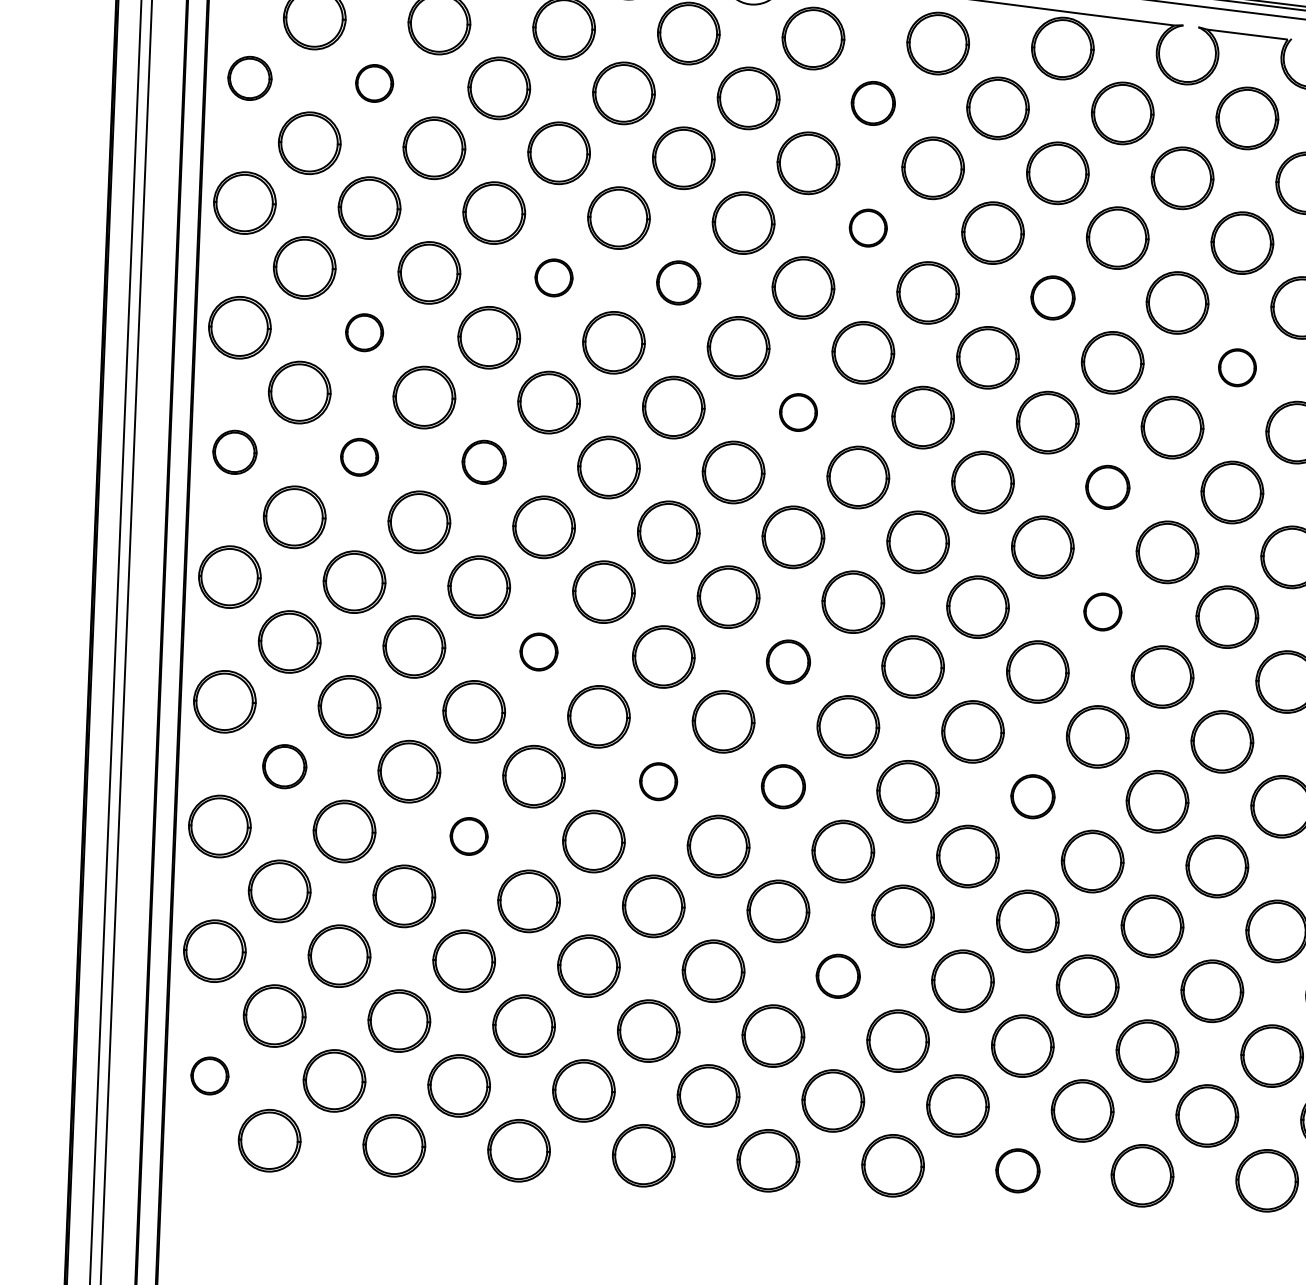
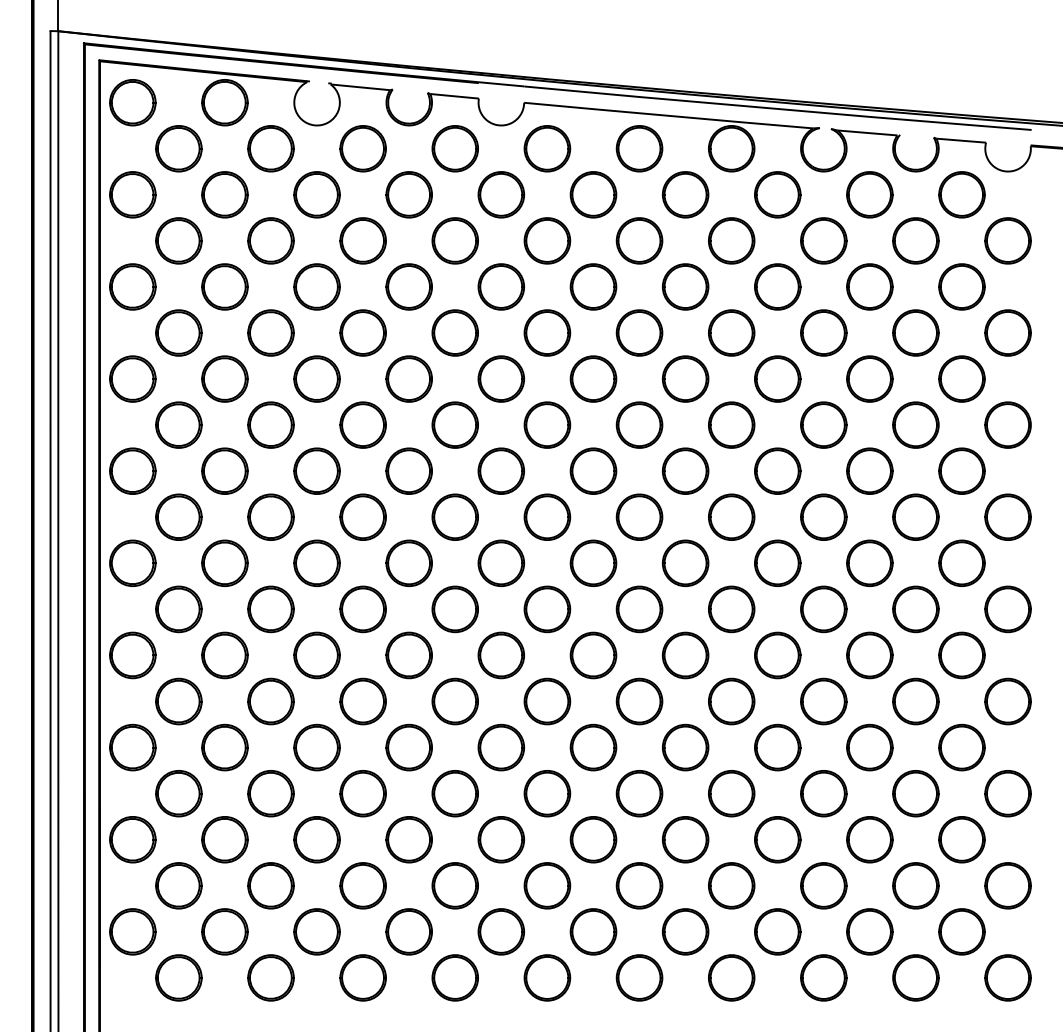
part: (249, 77) -> (132, 194), size x1.43
part: (373, 82) -> (224, 194), size x1.67
part: (873, 102) -> (593, 194), size x1.43
part: (868, 227) -> (593, 286), size x1.67
part: (553, 277) -> (362, 332), size x1.67
part: (677, 282) -> (454, 332), size x1.43
part: (1052, 297) -> (731, 332), size x1.43
part: (363, 331) -> (224, 378), size x1.67
part: (1236, 367) -> (869, 378), size x1.67
part: (798, 411) -> (547, 424), size x1.67
part: (234, 451) -> (132, 470), size x1.43
part: (358, 456) -> (224, 470), size x1.67
part: (483, 461) -> (316, 470), size x1.43
part: (1107, 486) -> (777, 470), size x1.43
part: (1102, 611) -> (777, 562), size x1.67
part: (538, 652) -> (362, 609), size x1.67
part: (788, 662) -> (547, 609), size x1.43
part: (284, 766) -> (178, 701), size x1.43
part: (657, 781) -> (454, 701), size x1.67
part: (783, 786) -> (547, 701), size x1.43
part: (1032, 796) -> (731, 701), size x1.43
part: (468, 836) -> (316, 747), size x1.67
part: (838, 975) -> (593, 839), size x1.43
part: (209, 1075) -> (132, 931), size x1.67
part: (1017, 1170) -> (731, 977), size x1.43

